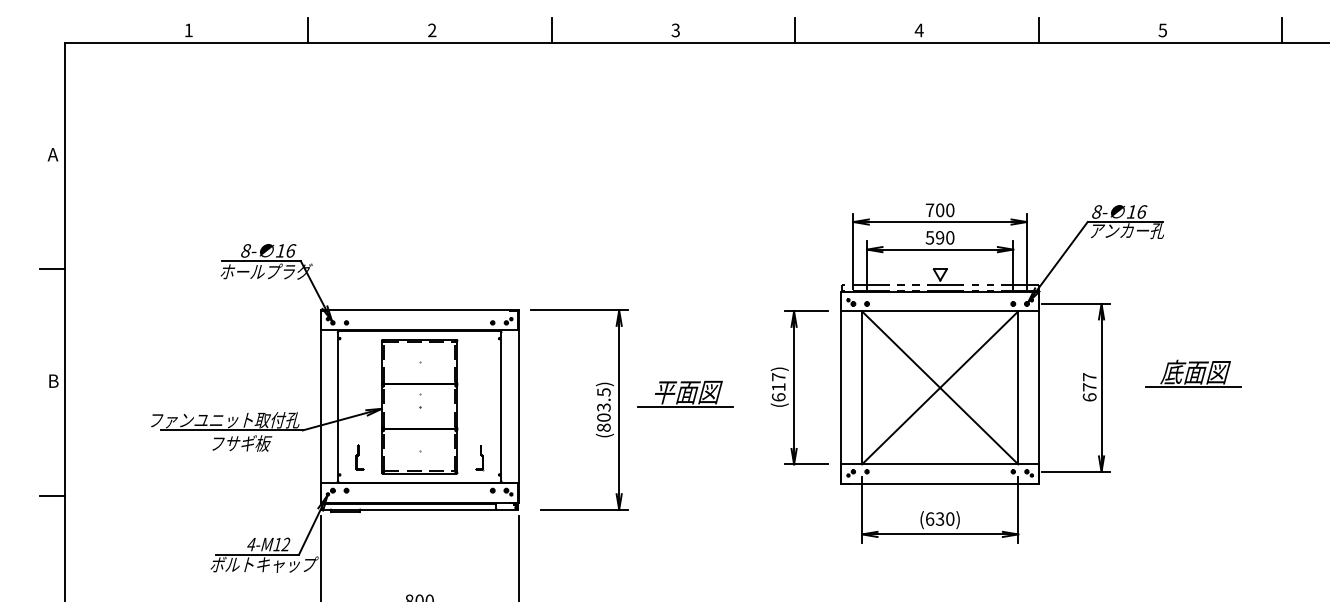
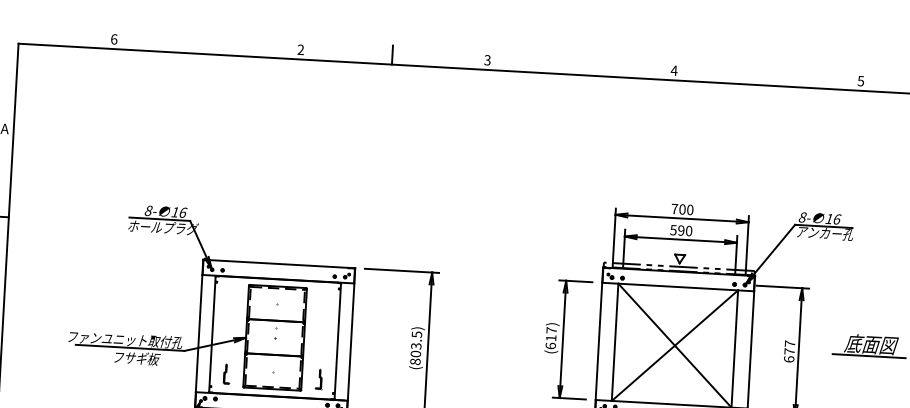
text: (188, 30) -> (114, 39), 1 -> 6
line: (308, 30) -> (206, 44), removed
line: (795, 30) -> (579, 65), removed
line: (1038, 30) -> (765, 75), removed
part: (685, 393) -> (479, 339), removed

